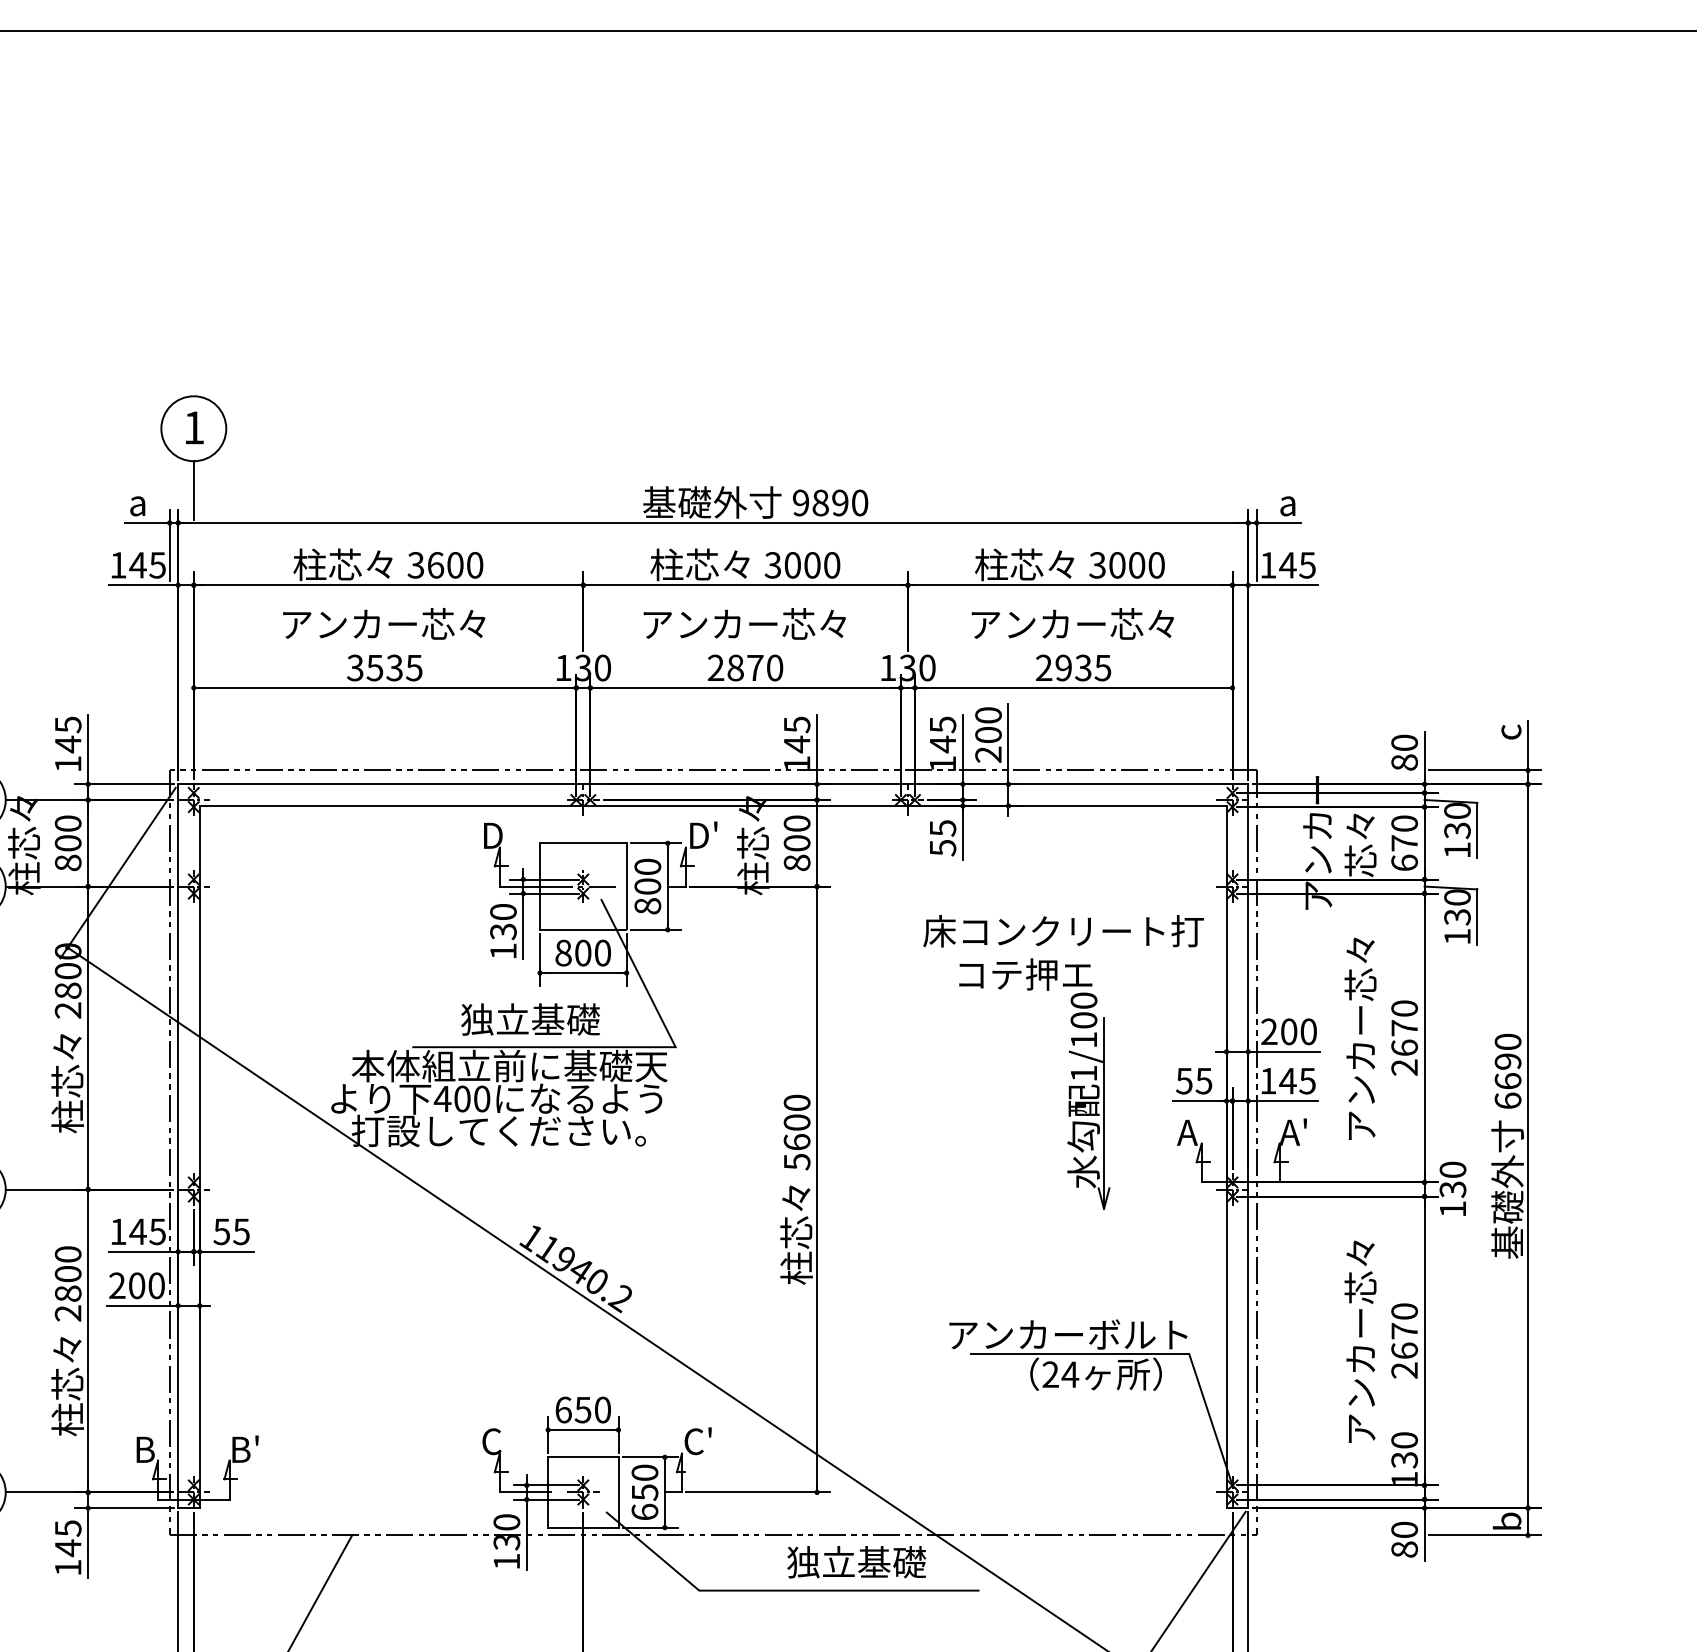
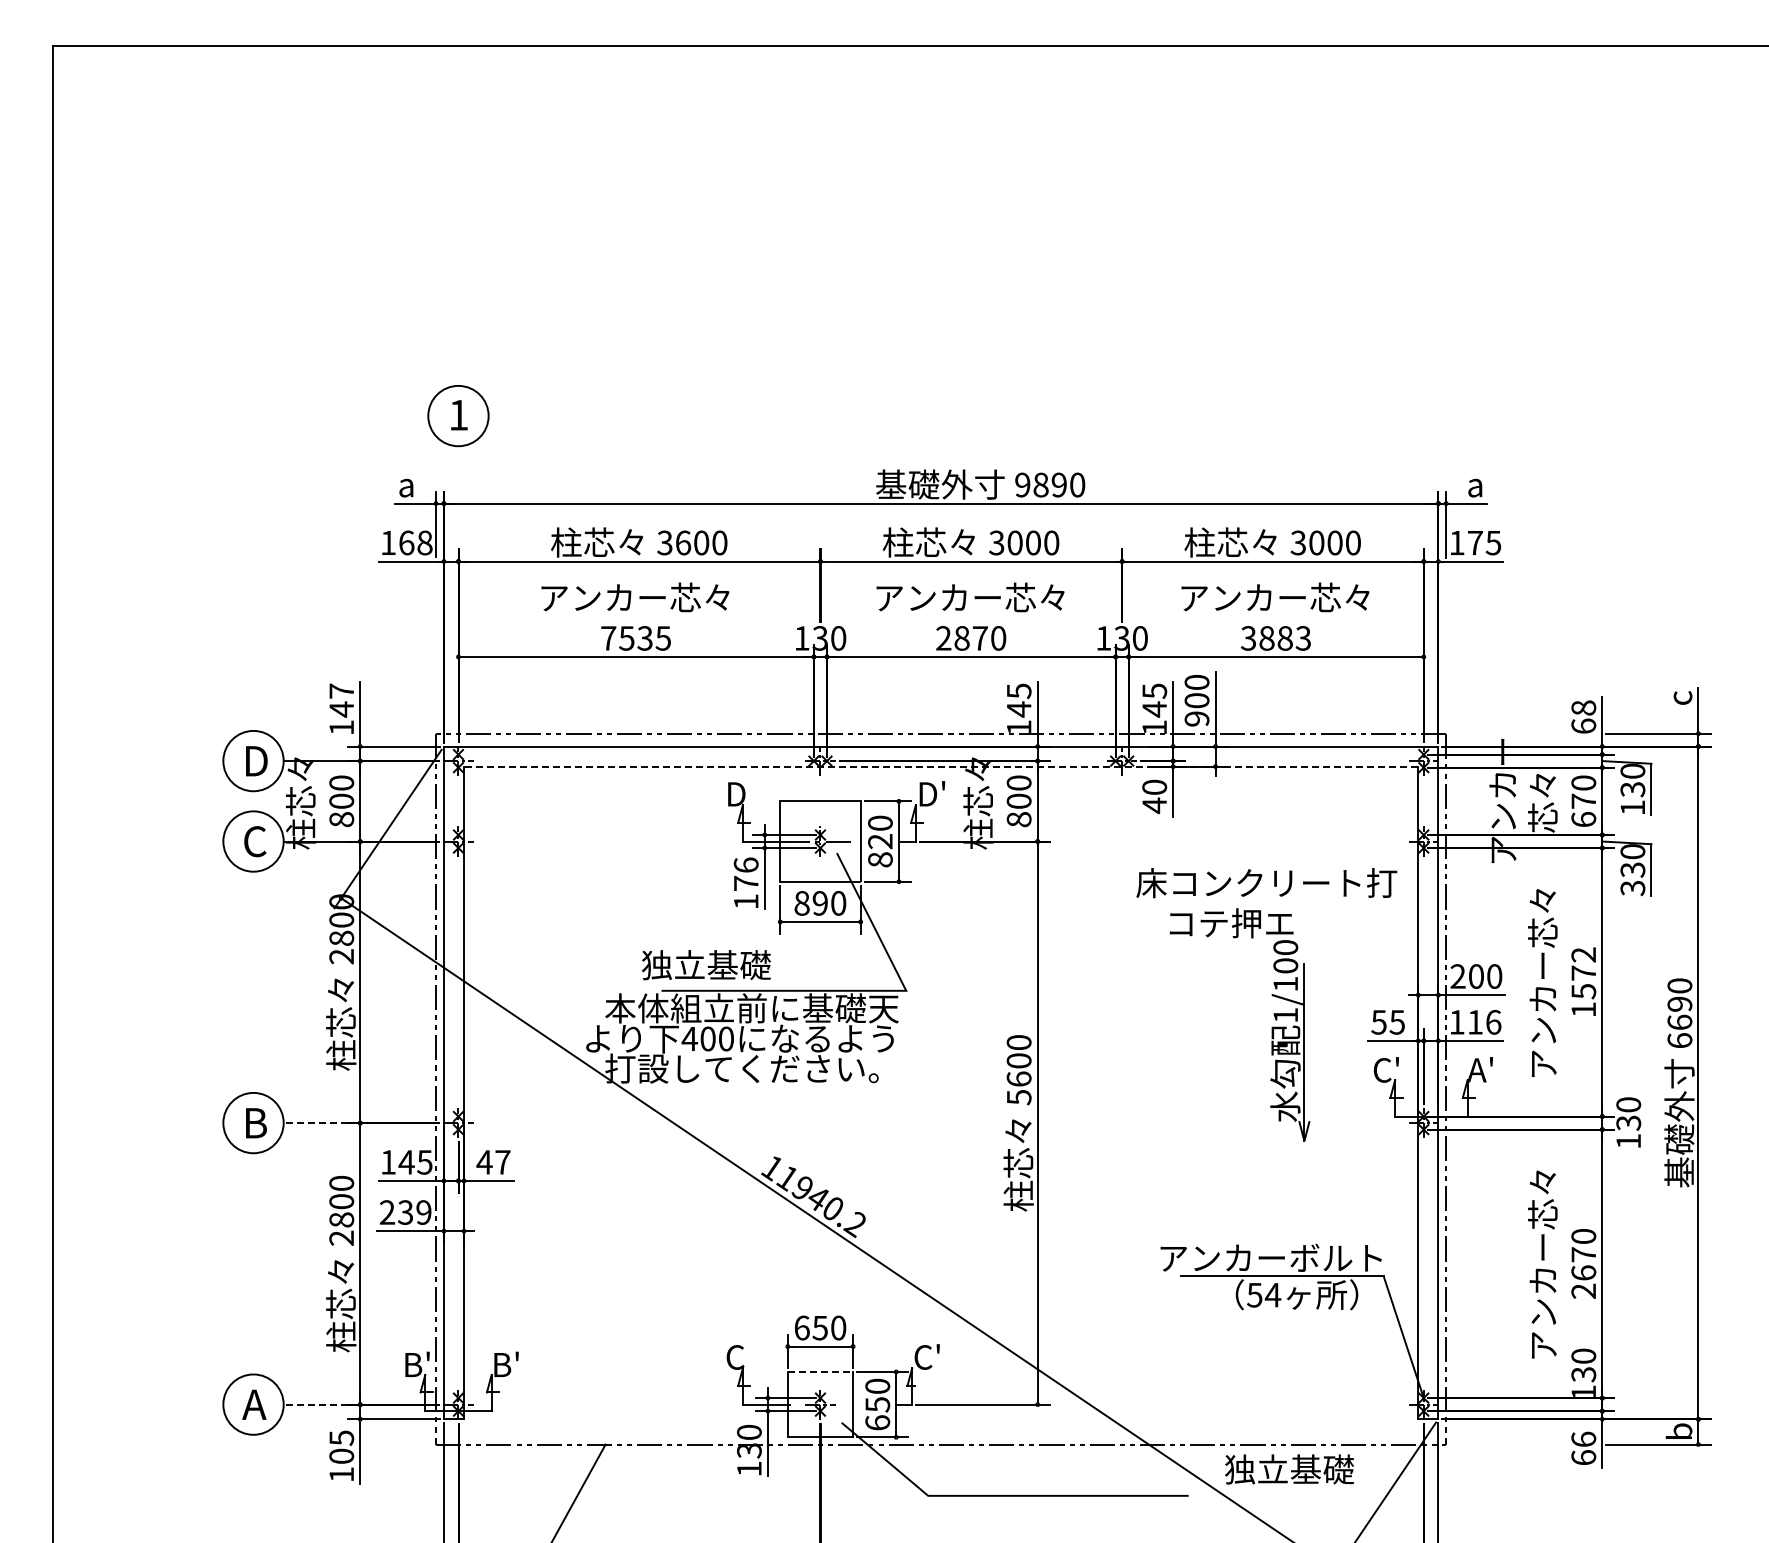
line: (193, 490) -> (458, 473), removed
text: (147, 564) -> (415, 542), 145 -> 168
text: (1288, 564) -> (1475, 542), 145 -> 175
text: (355, 668) -> (608, 638), 3535 -> 7535
text: (1072, 668) -> (1275, 638), 2935 -> 3883
text: (67, 724) -> (341, 690), 145 -> 147
text: (1404, 752) -> (1583, 716), 80 -> 68
text: (989, 754) -> (1197, 718), 200 -> 900
line: (712, 805) -> (940, 766), solid -> dashed
text: (942, 838) -> (1154, 796), 55 -> 40
text: (647, 886) -> (880, 841), 800 -> 820
text: (502, 922) -> (745, 874), 130 -> 176
text: (1457, 937) -> (1632, 888), 130 -> 330
text: (582, 953) -> (819, 903), 800 -> 890
text: (529, 1019) -> (705, 965), moved
text: (1404, 1038) -> (1583, 982), 2670 -> 1572
text: (1297, 1080) -> (1484, 1021), 145 -> 116
text: (1191, 1131) -> (1385, 1069), A -> C'
line: (39, 1189) -> (315, 1123), solid -> dashed
text: (231, 1231) -> (493, 1162), 55 -> 47
text: (146, 1285) -> (414, 1212), 200 -> 239
text: (1050, 1373) -> (1254, 1294), 24 -> 54
text: (160, 1440) -> (427, 1356), B -> B'
line: (583, 1456) -> (820, 1371), solid -> dashed
line: (39, 1492) -> (315, 1404), solid -> dashed
text: (1404, 1539) -> (1583, 1448), 80 -> 66
text: (67, 1548) -> (341, 1456), 145 -> 105
text: (856, 1562) -> (1289, 1469), moved

